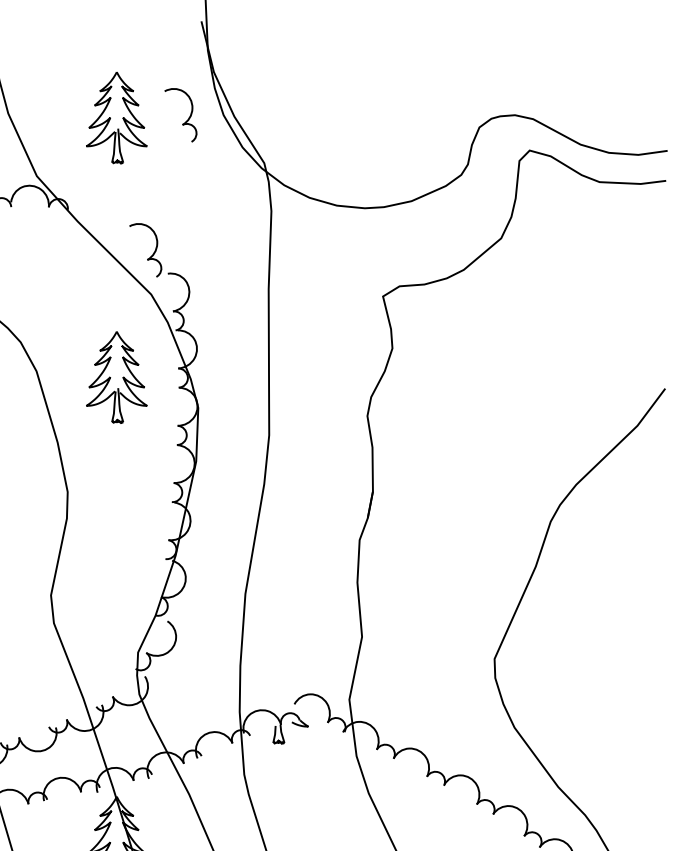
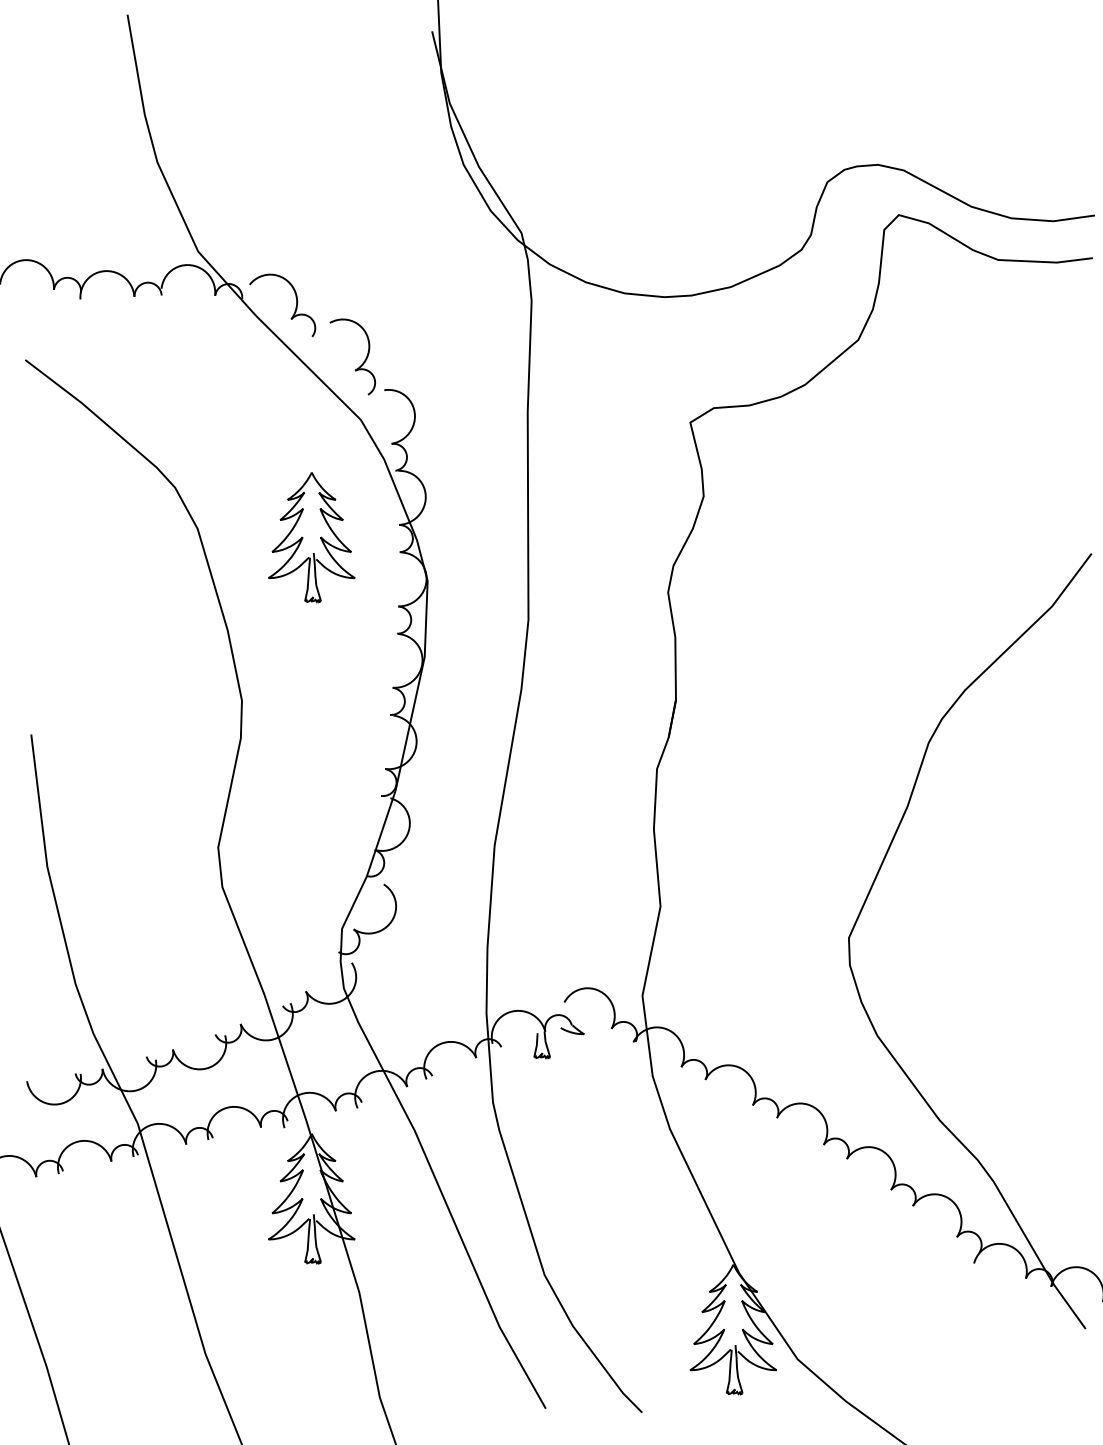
part: (116, 117) -> (311, 168), removed
part: (186, 120) -> (411, 172), removed
part: (105, 214) -> (295, 306), added

